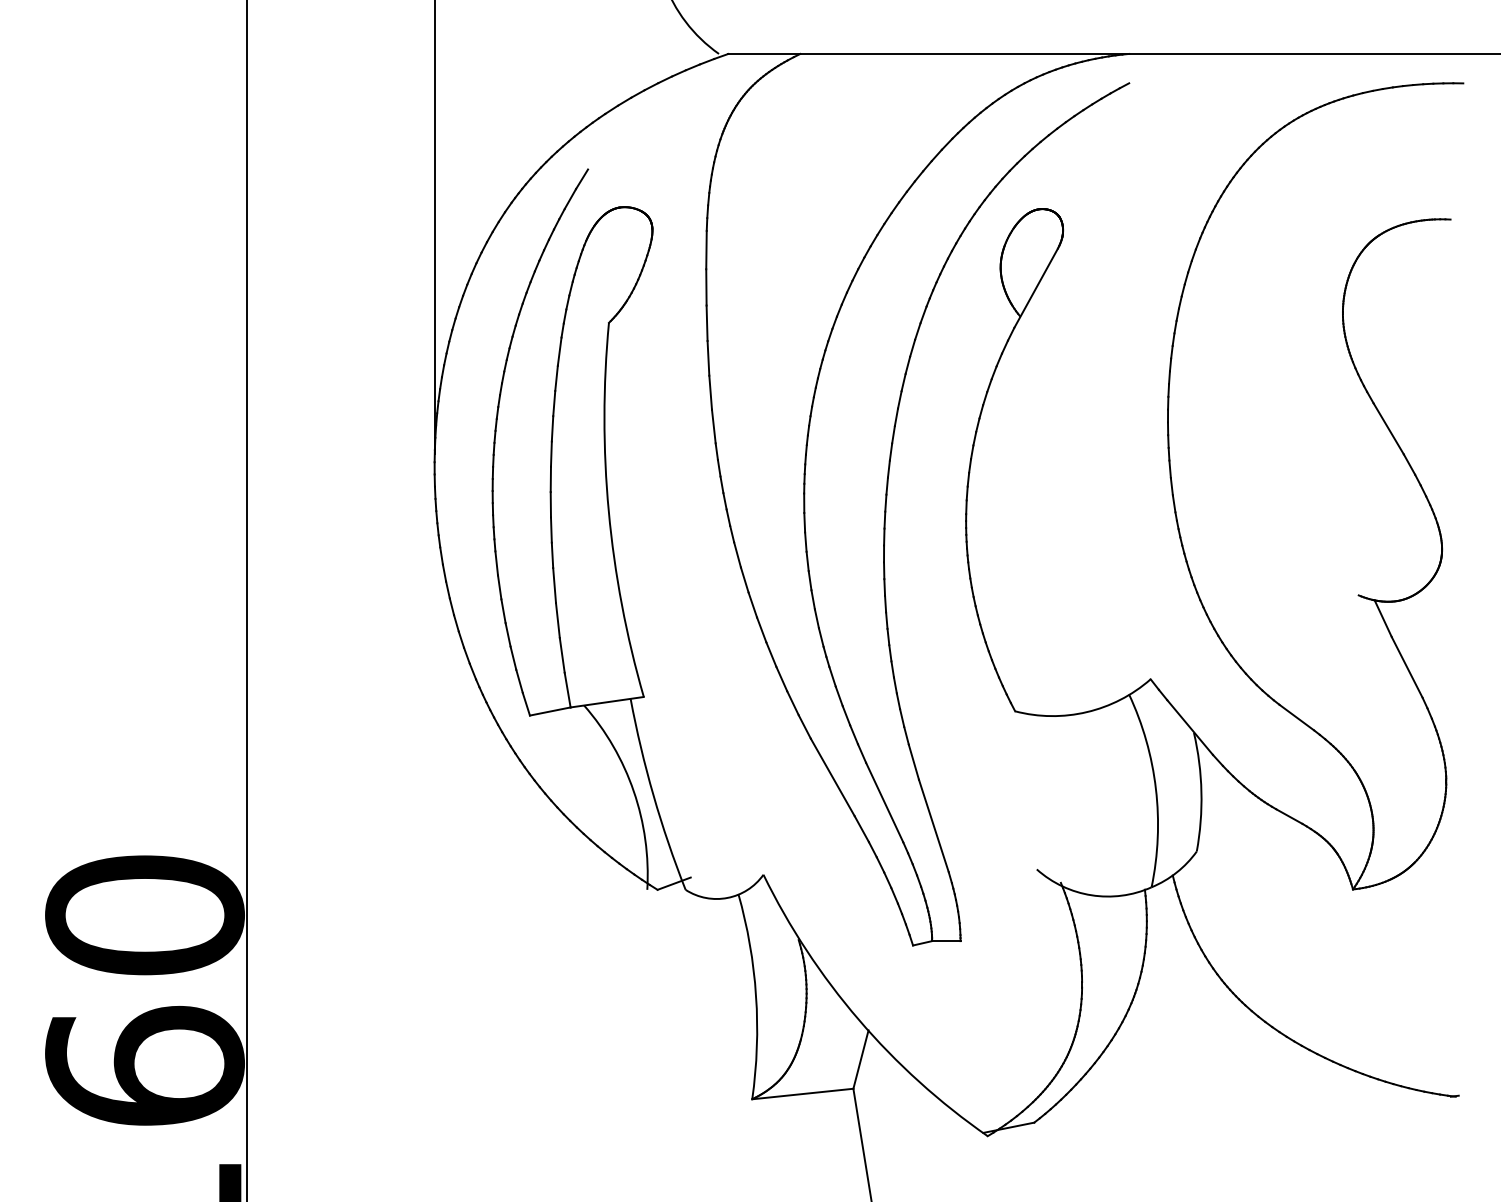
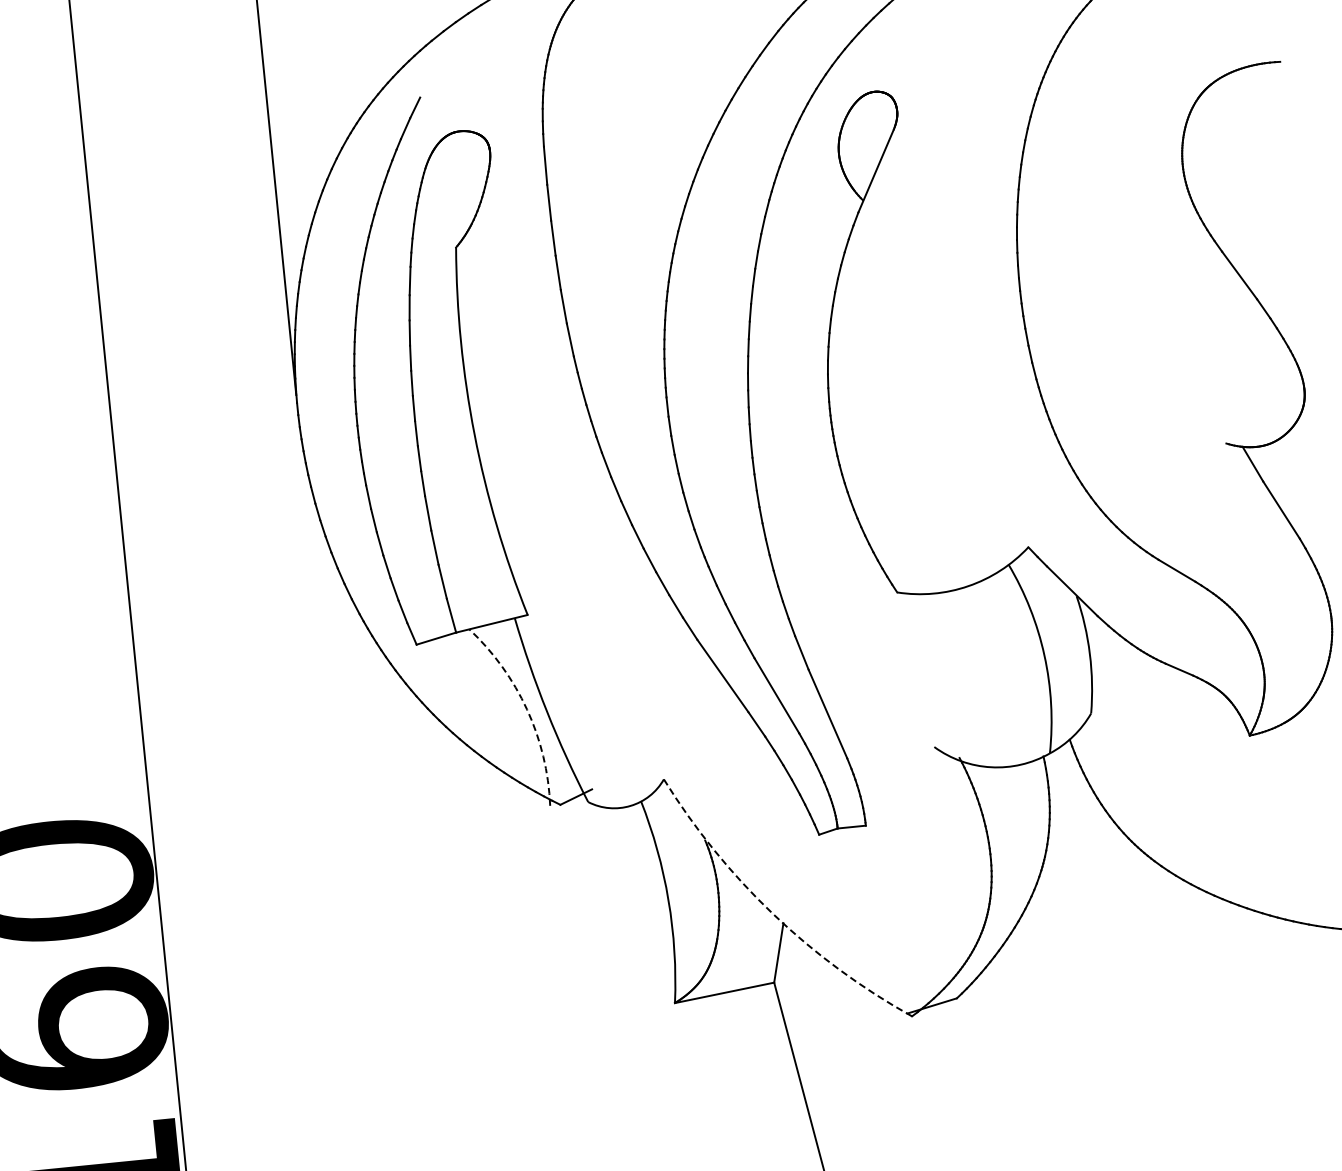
arc: (633, 791) -> (526, 709), solid -> dashed
arc: (858, 1019) -> (772, 913), solid -> dashed

